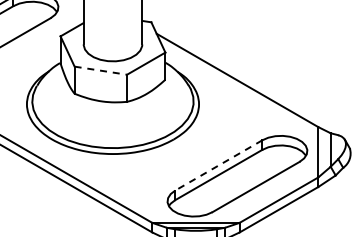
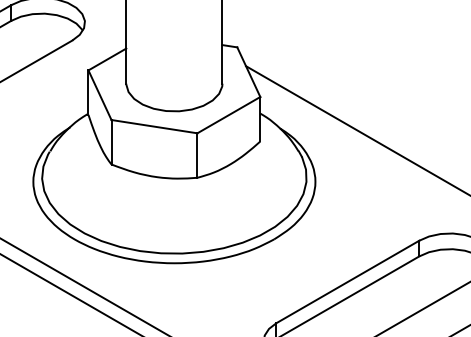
line: (100, 70) -> (153, 126), dashed -> solid
line: (218, 165) -> (347, 282), dashed -> solid

